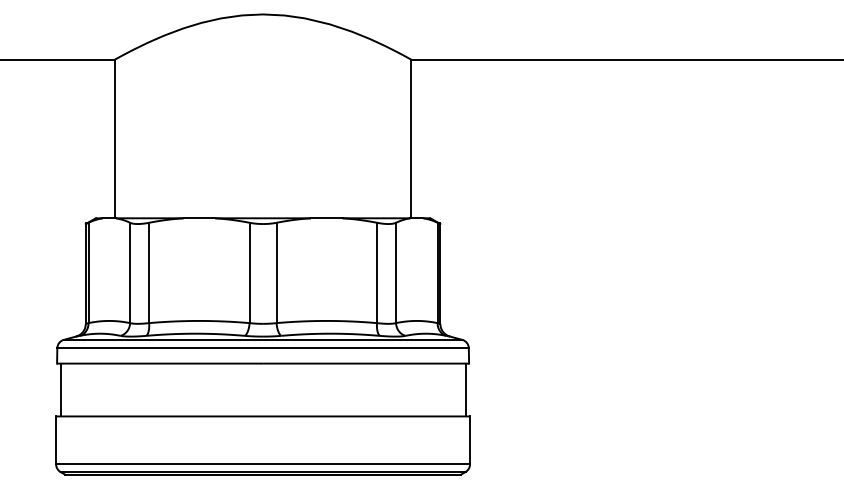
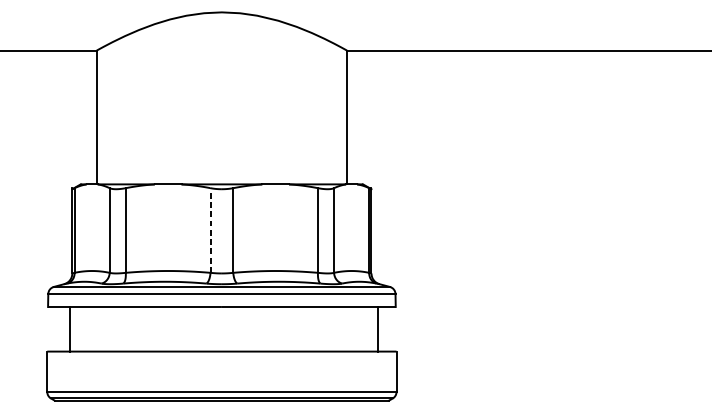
line: (249, 272) -> (210, 230), solid -> dashed
line: (60, 389) -> (69, 328), moved
line: (465, 389) -> (377, 328), moved

